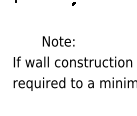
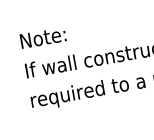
text: (58, 41) -> (43, 37), moved

